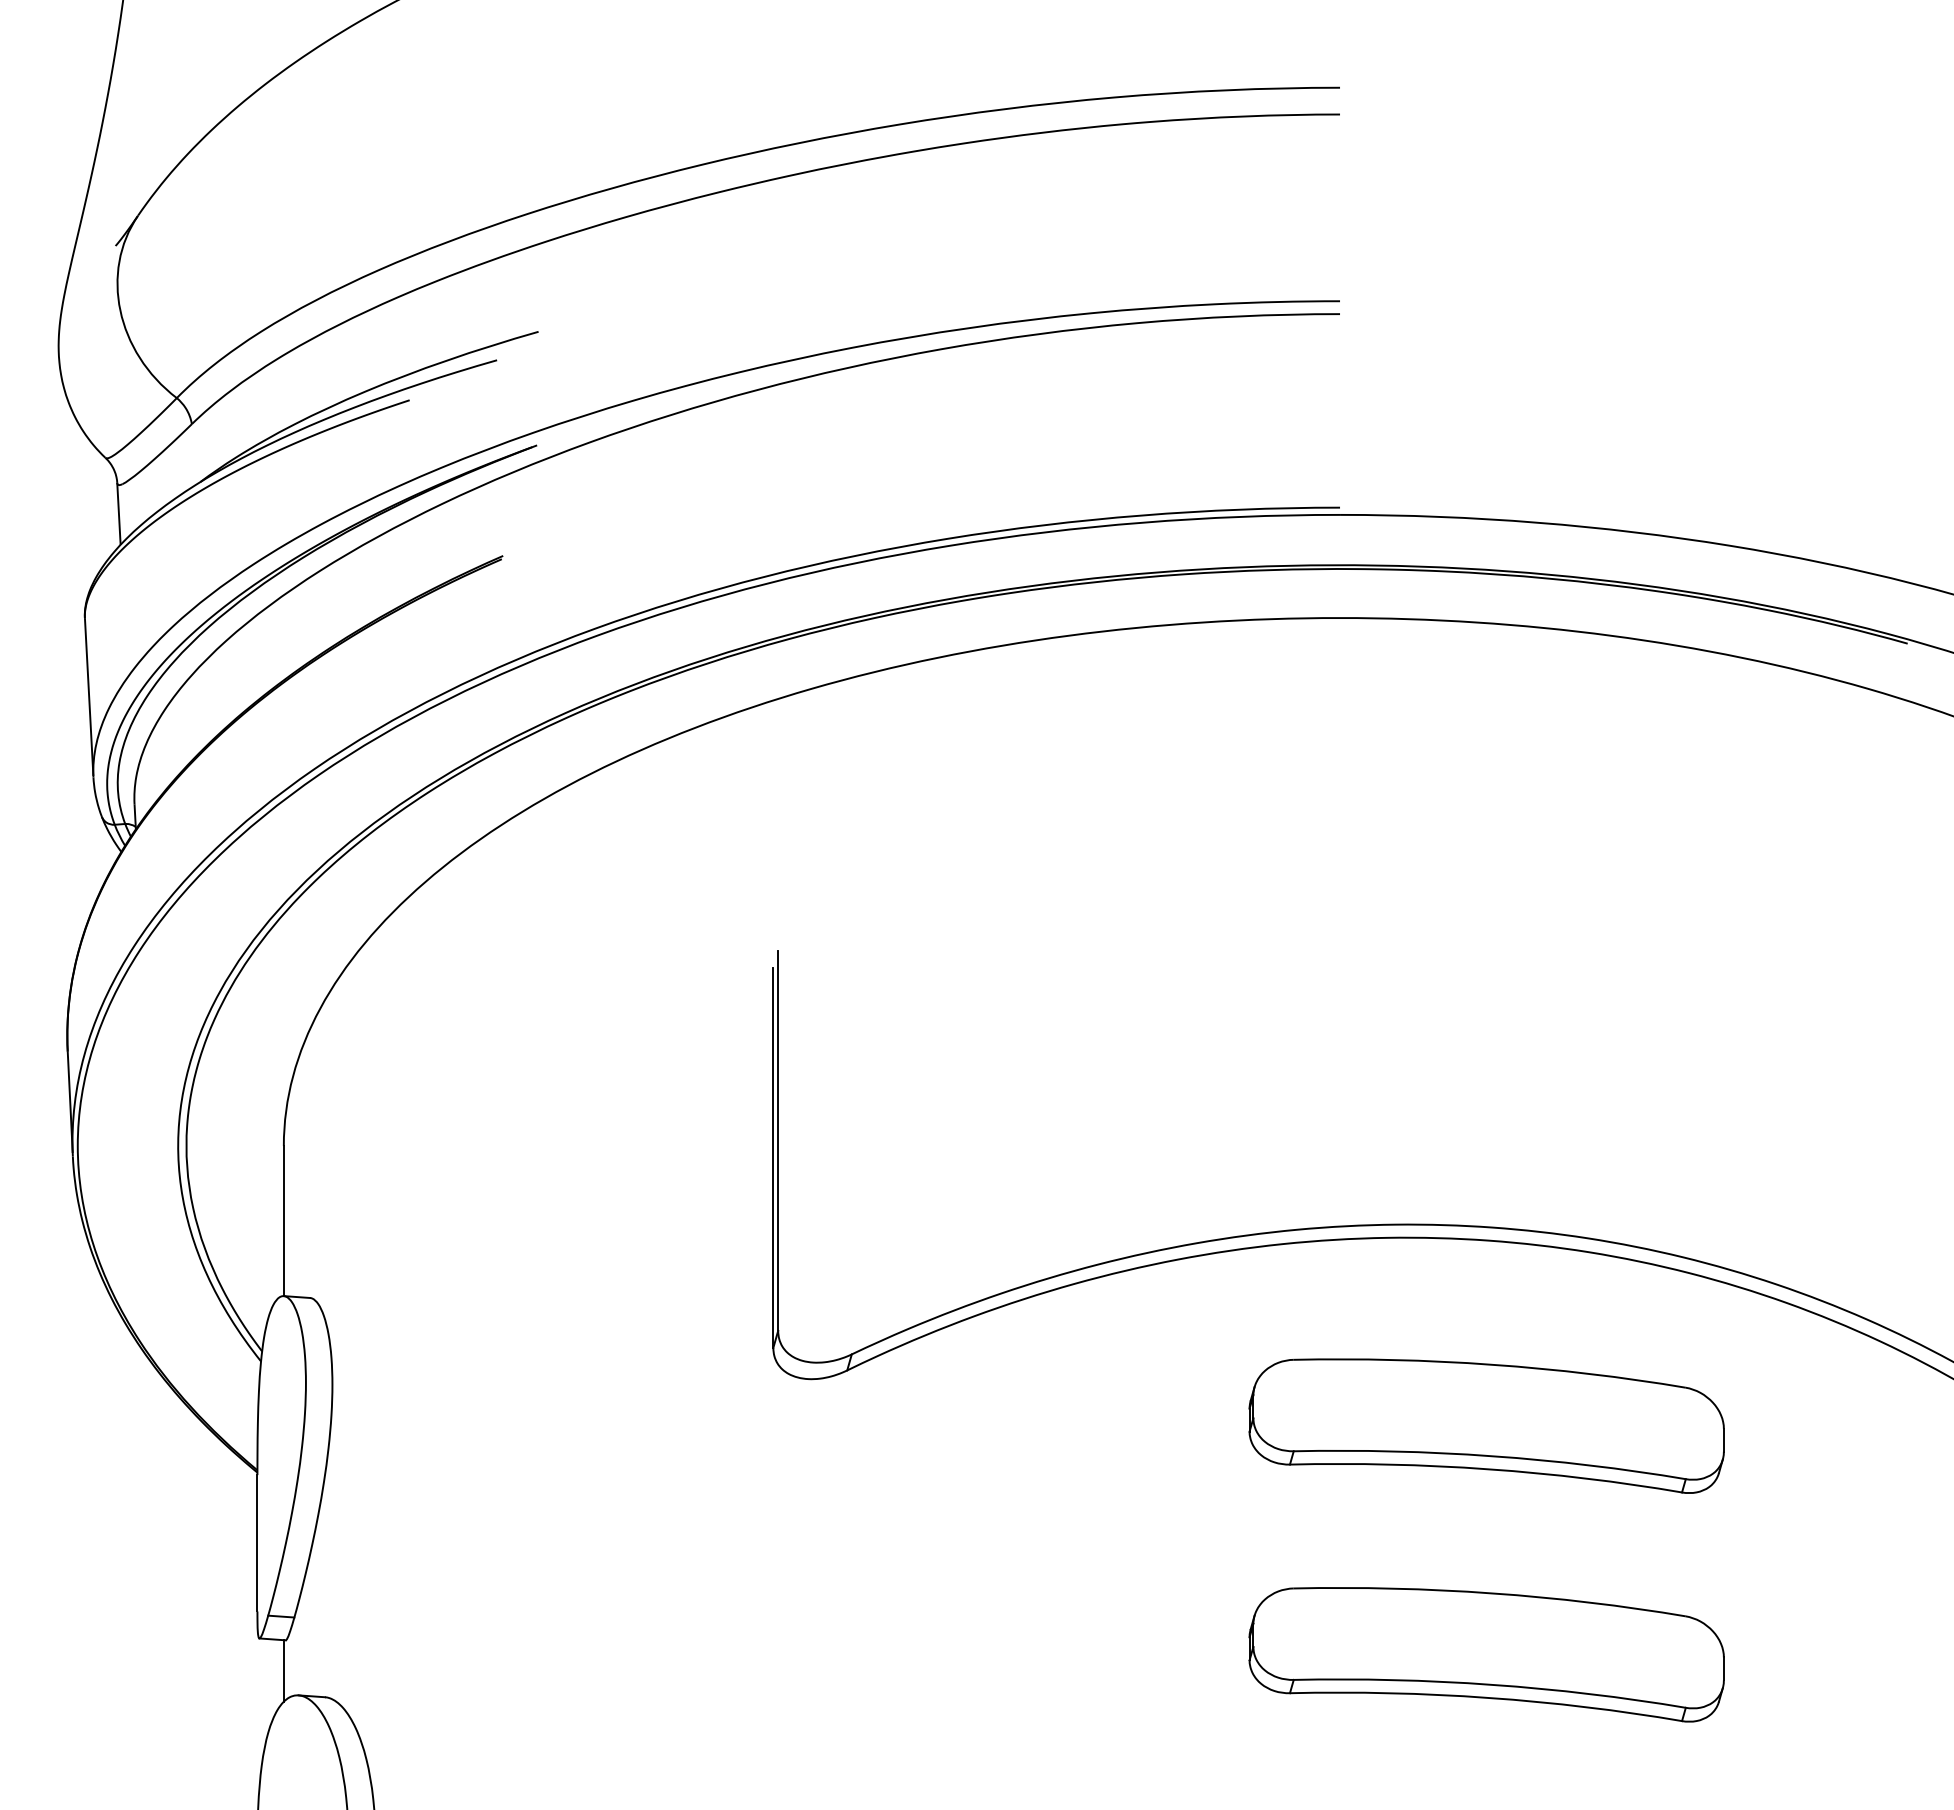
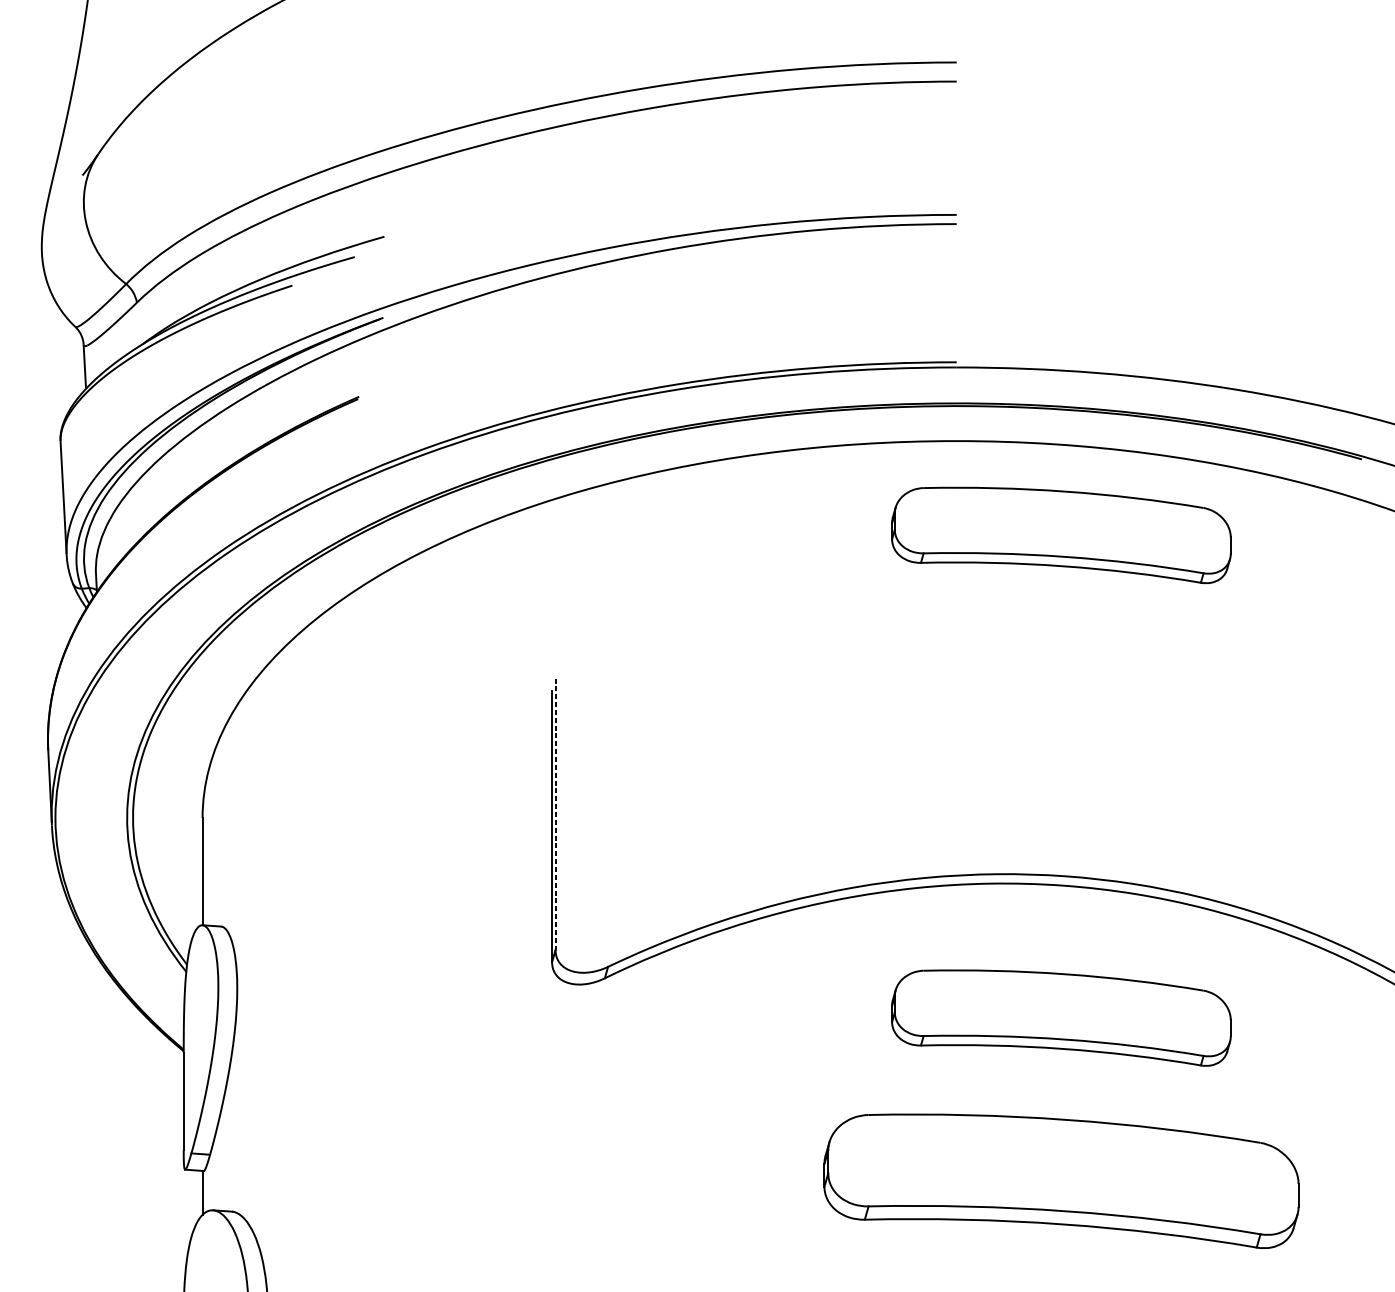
part: (1486, 749) -> (1061, 534), added
line: (778, 1141) -> (555, 814), solid -> dashed
part: (1486, 1654) -> (1061, 1181), size x1.4

